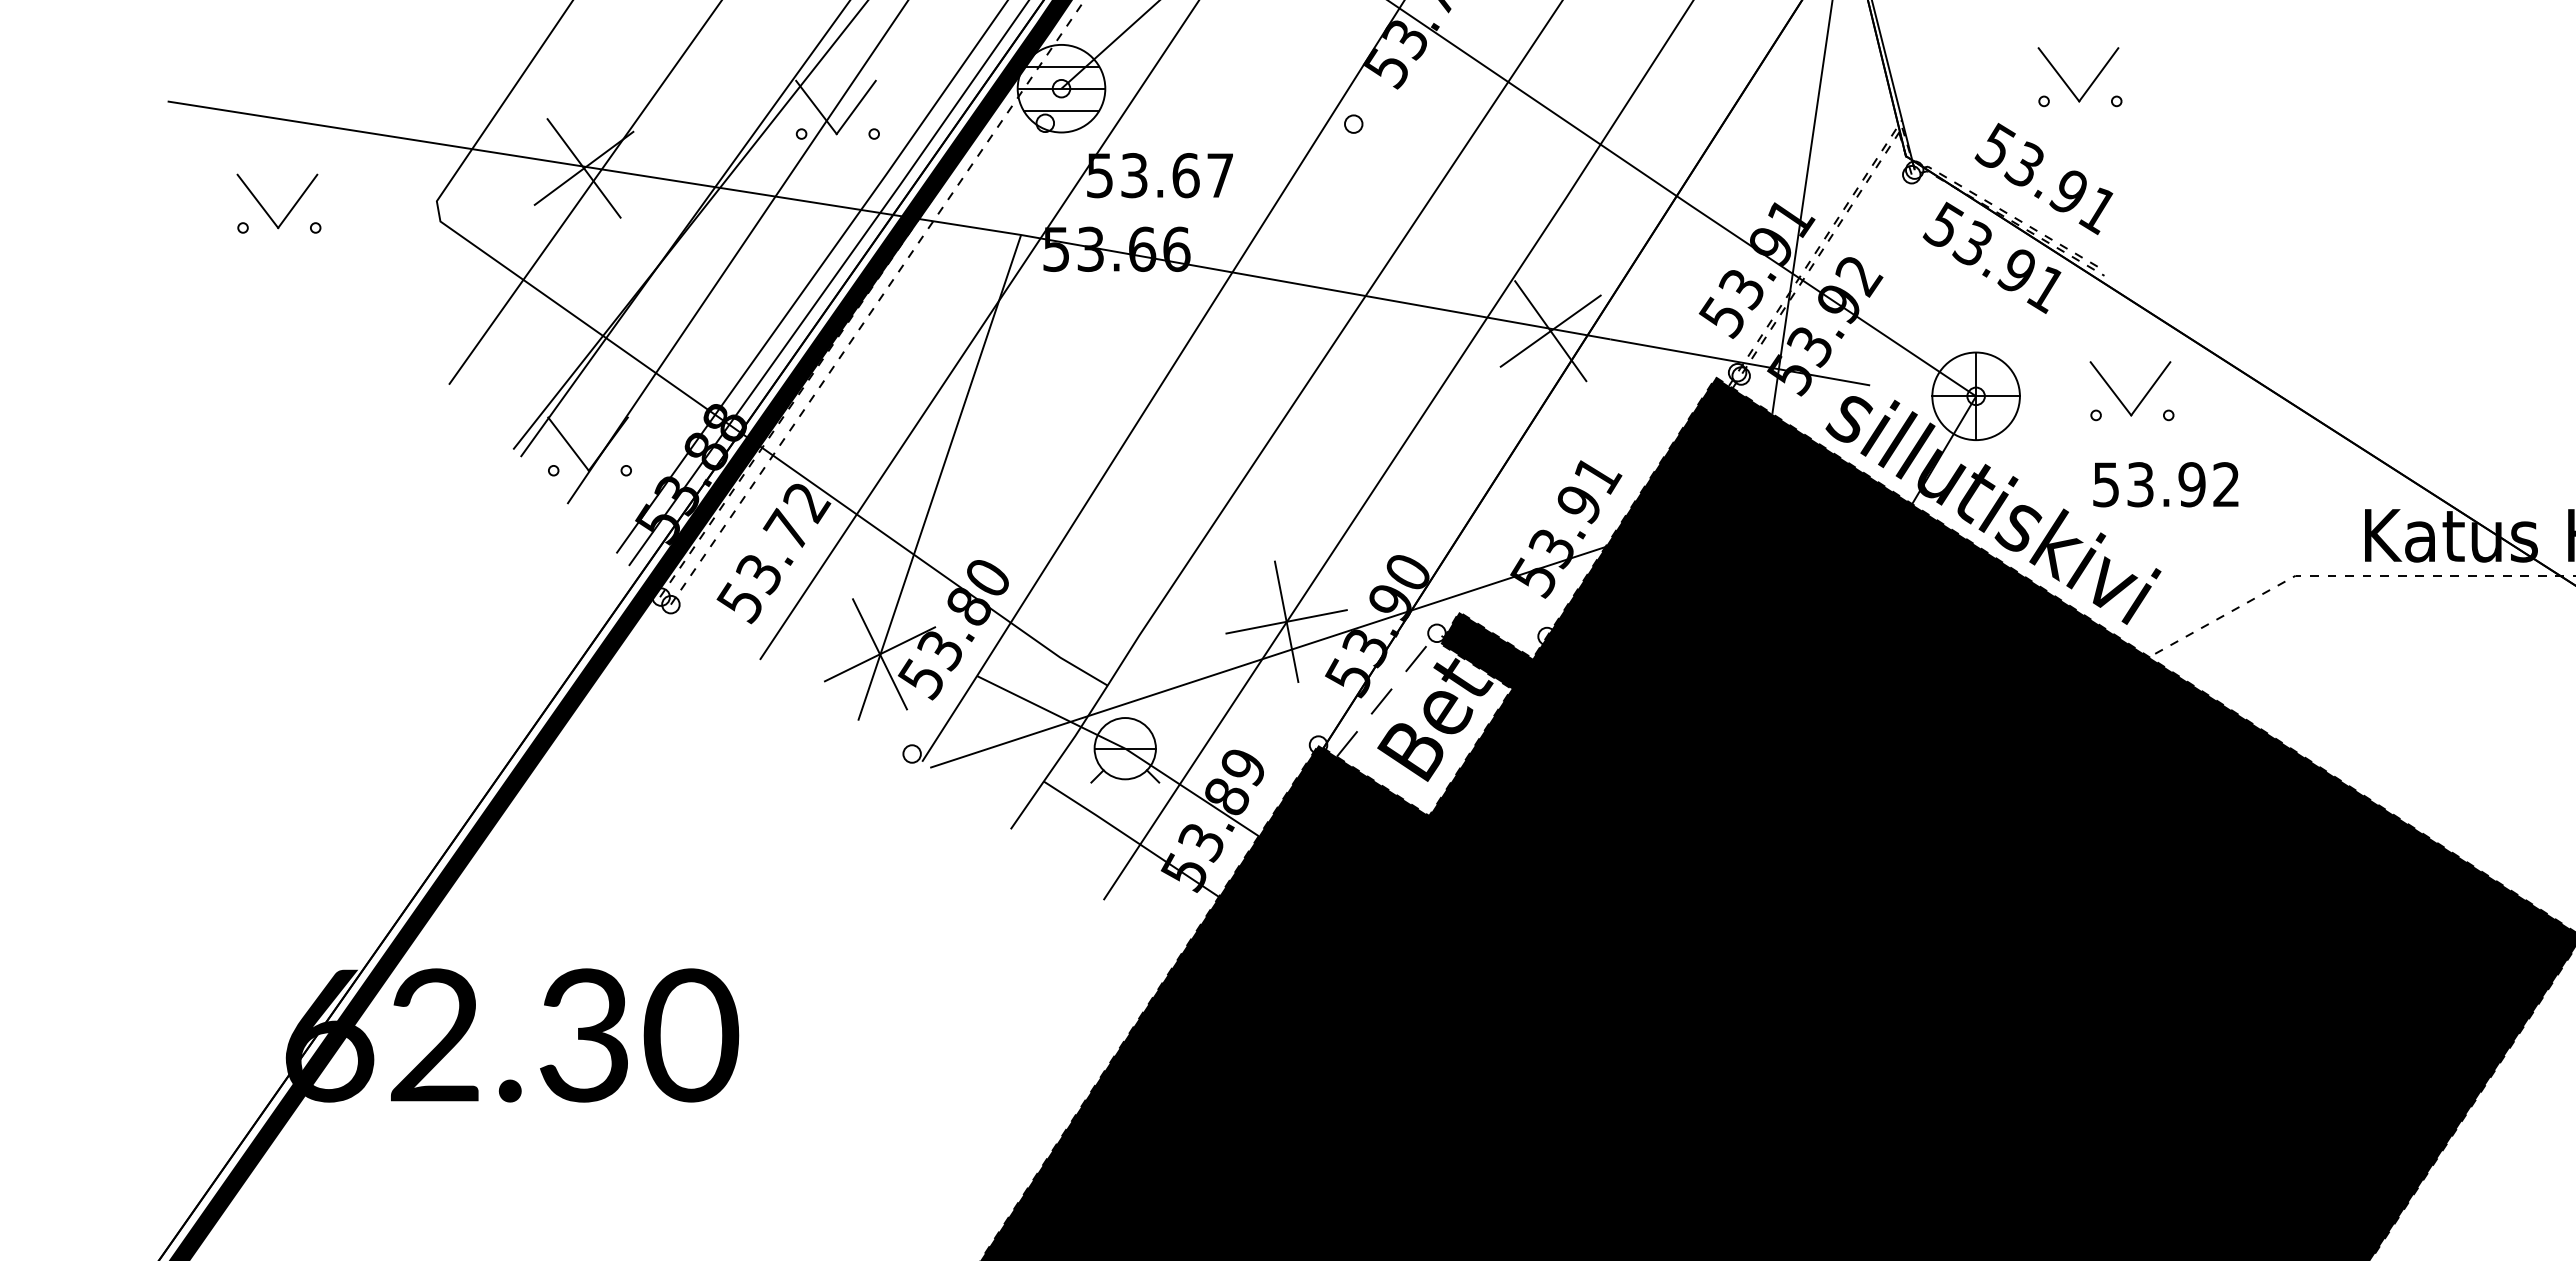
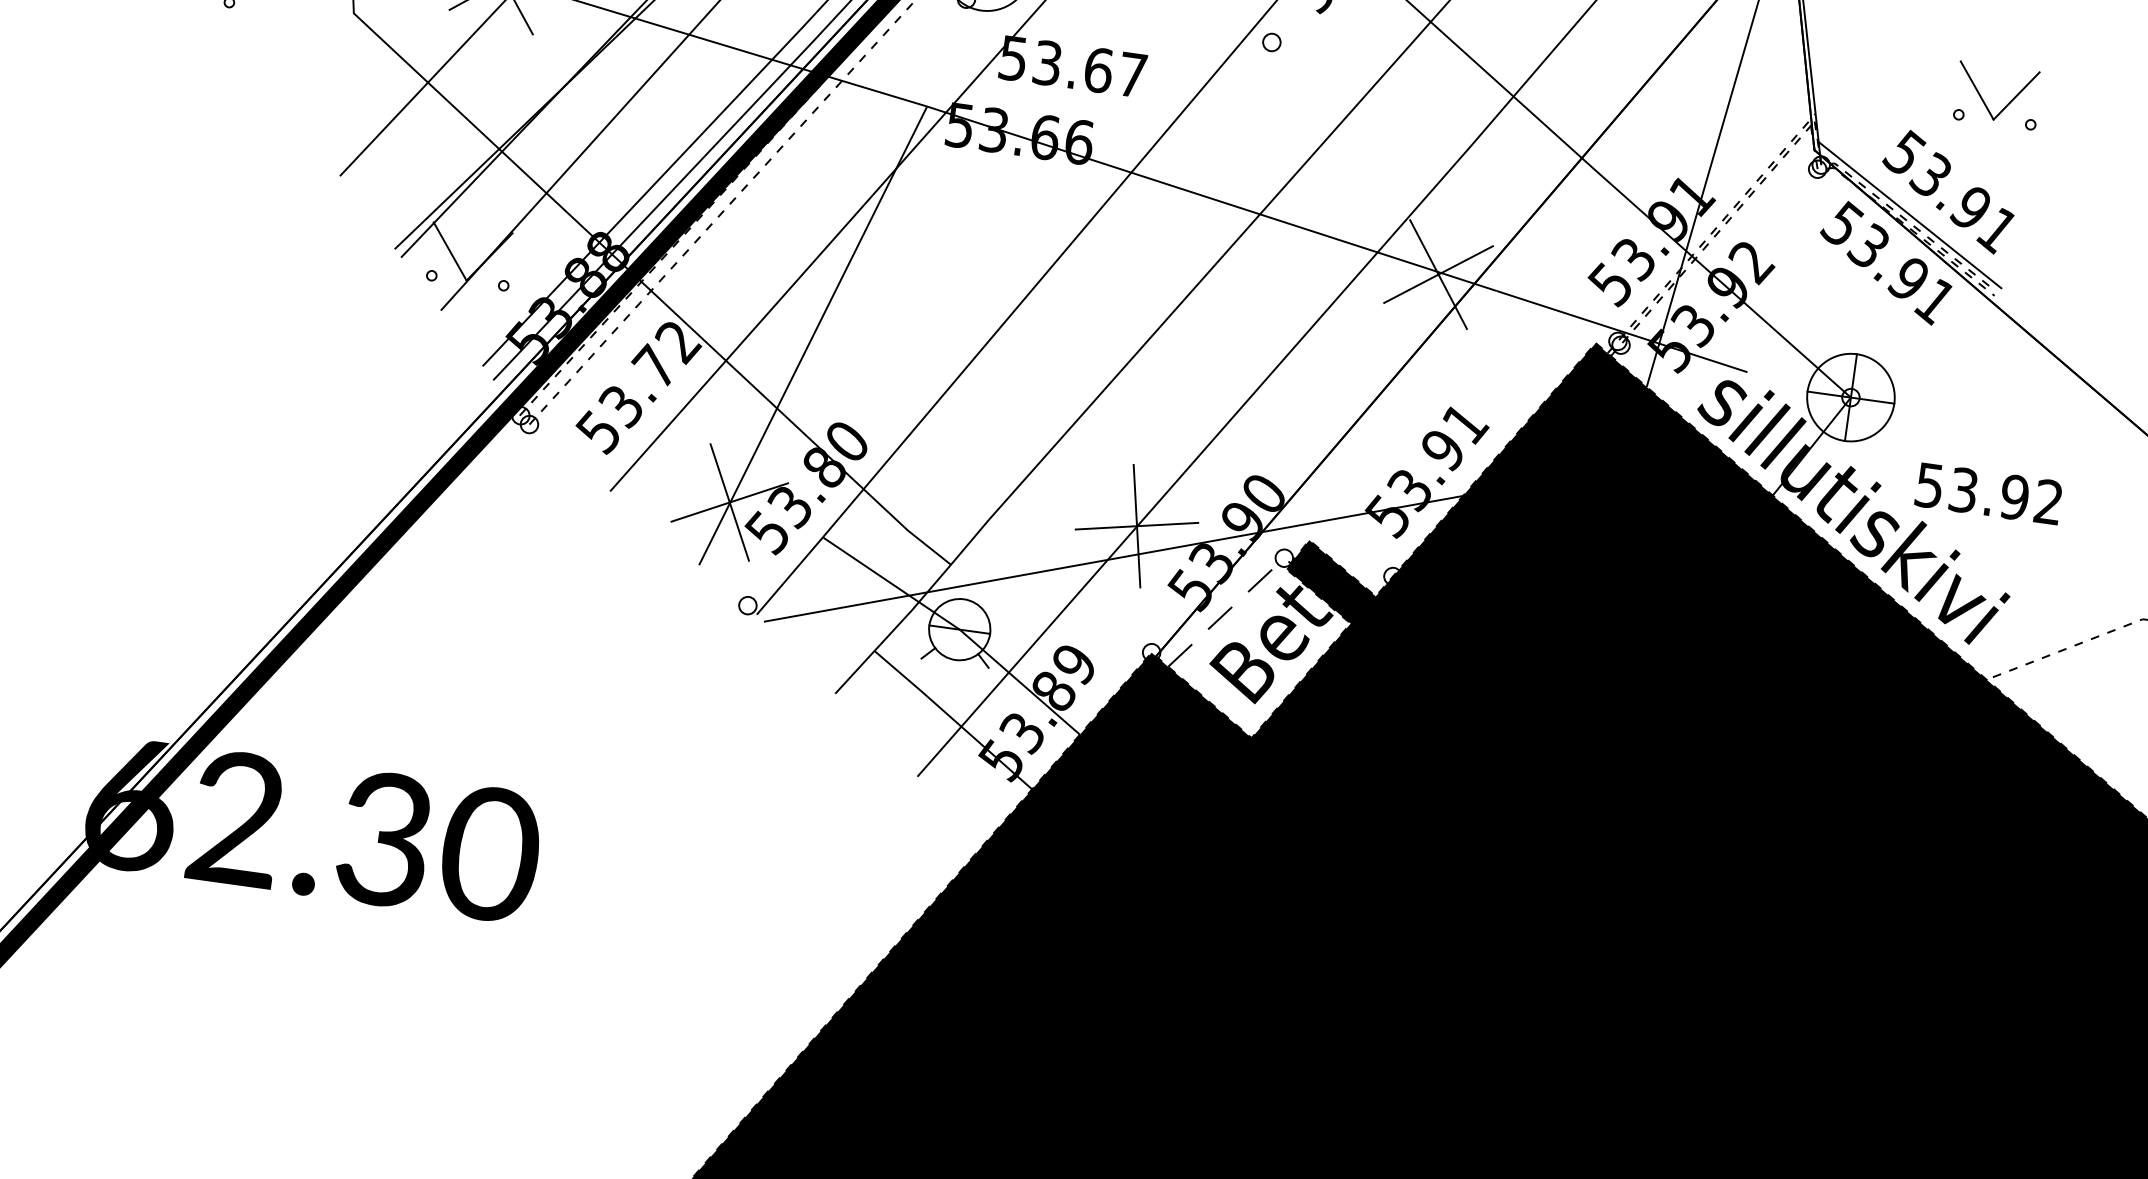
line: (2009, 207) -> (1909, 215), added
part: (2141, 399) -> (2014, 423), removed
text: (2165, 484) -> (1988, 493), moved

